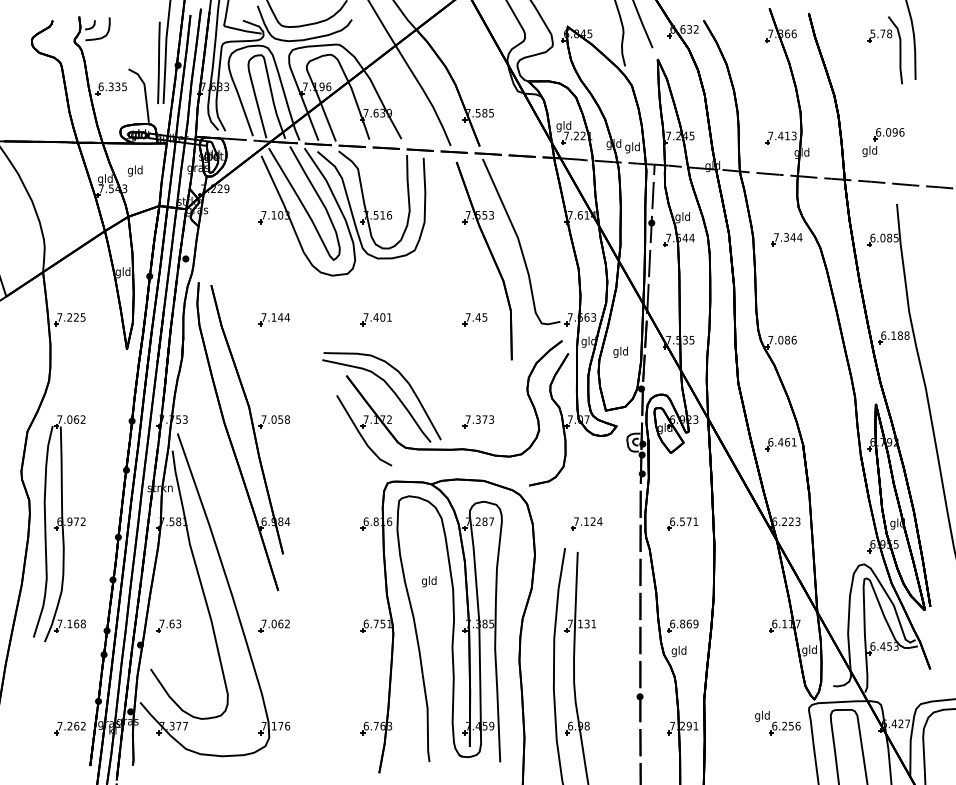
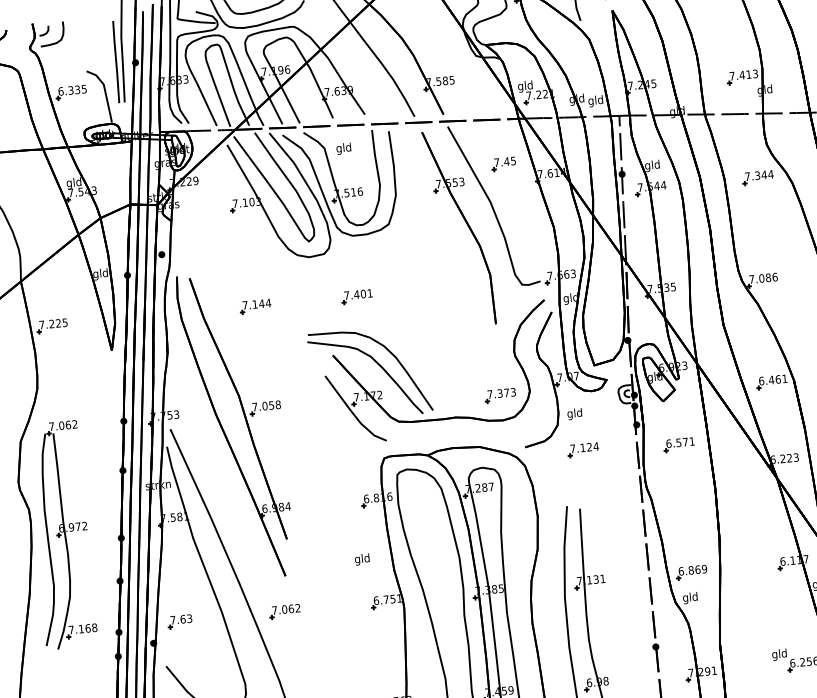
text: (135, 170) -> (344, 148), moved
part: (474, 319) -> (503, 164), moved
text: (620, 351) -> (574, 413), moved
part: (478, 421) -> (500, 395), moved
part: (586, 523) -> (583, 449), moved
part: (682, 523) -> (679, 444), moved
text: (428, 581) -> (361, 559), moved

